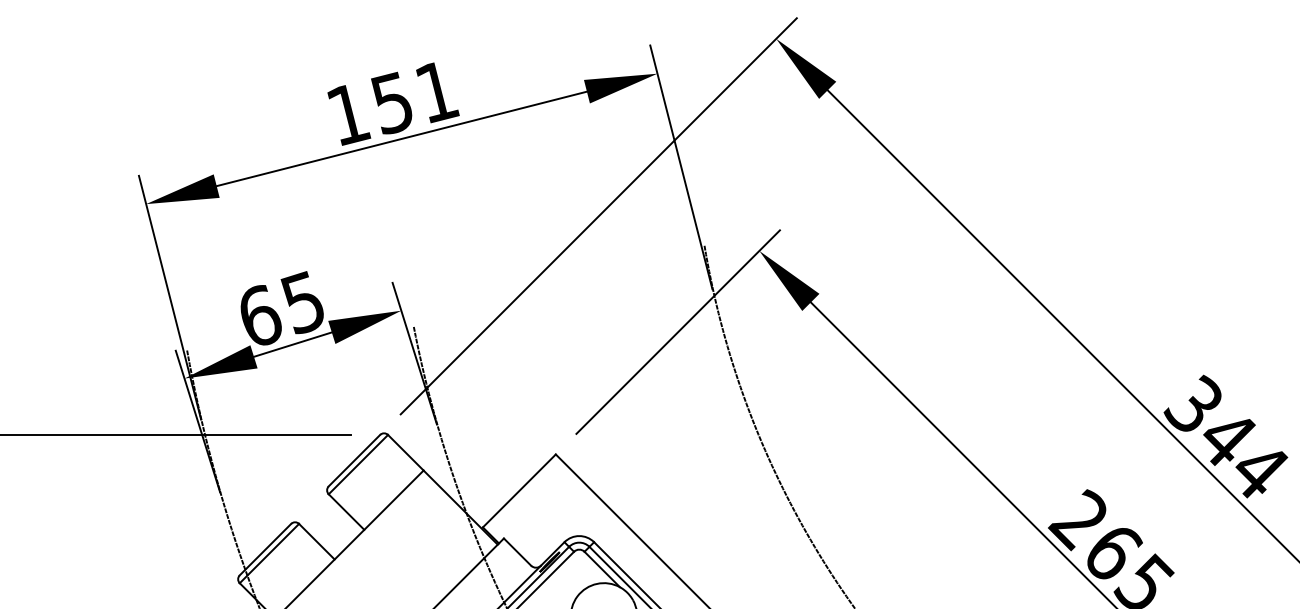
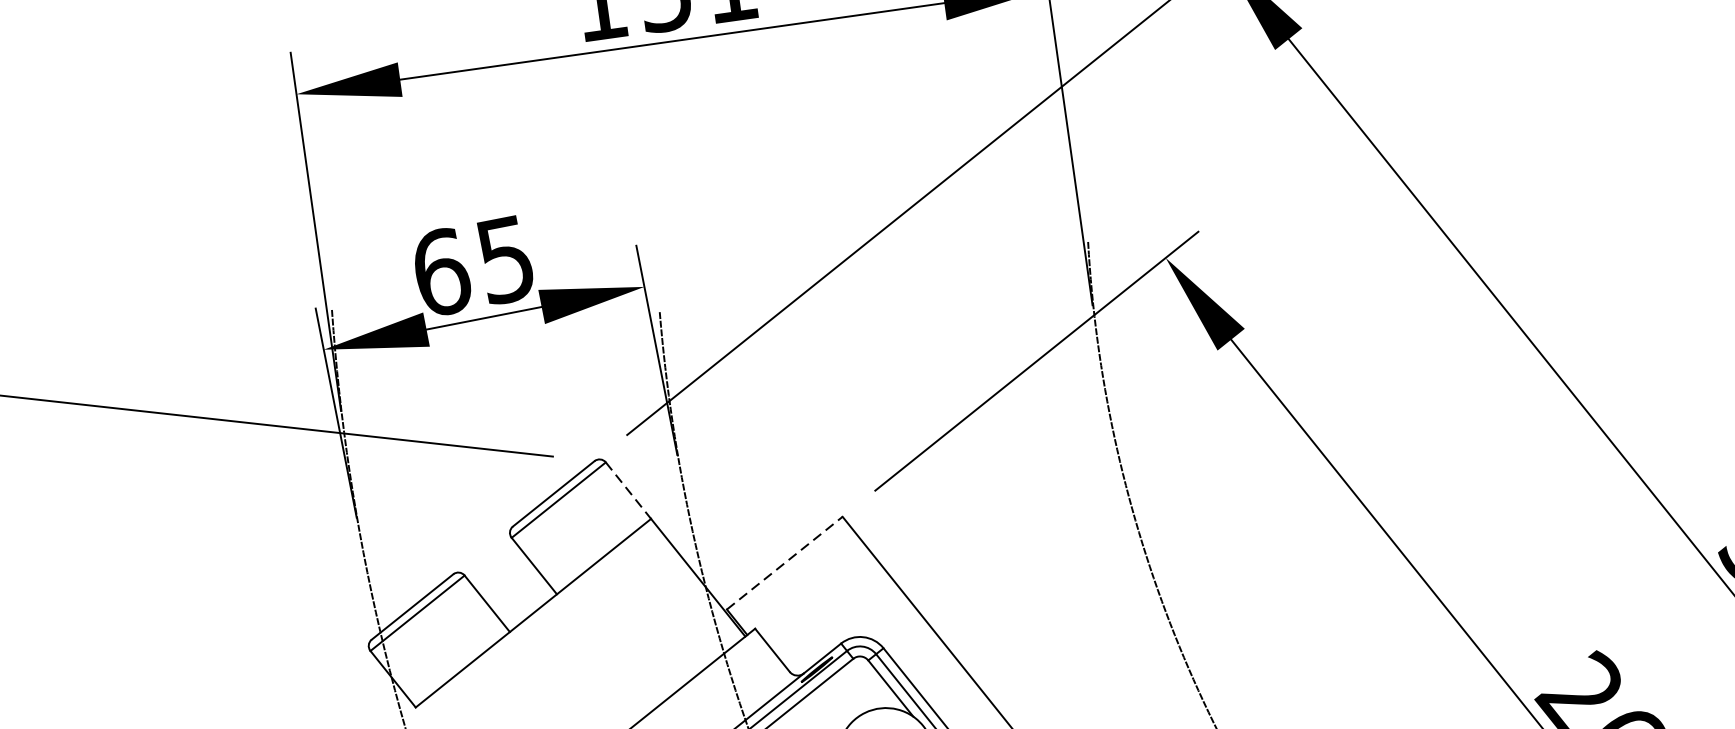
line: (406, 453) -> (629, 491), solid -> dashed
line: (519, 490) -> (784, 562), solid -> dashed

